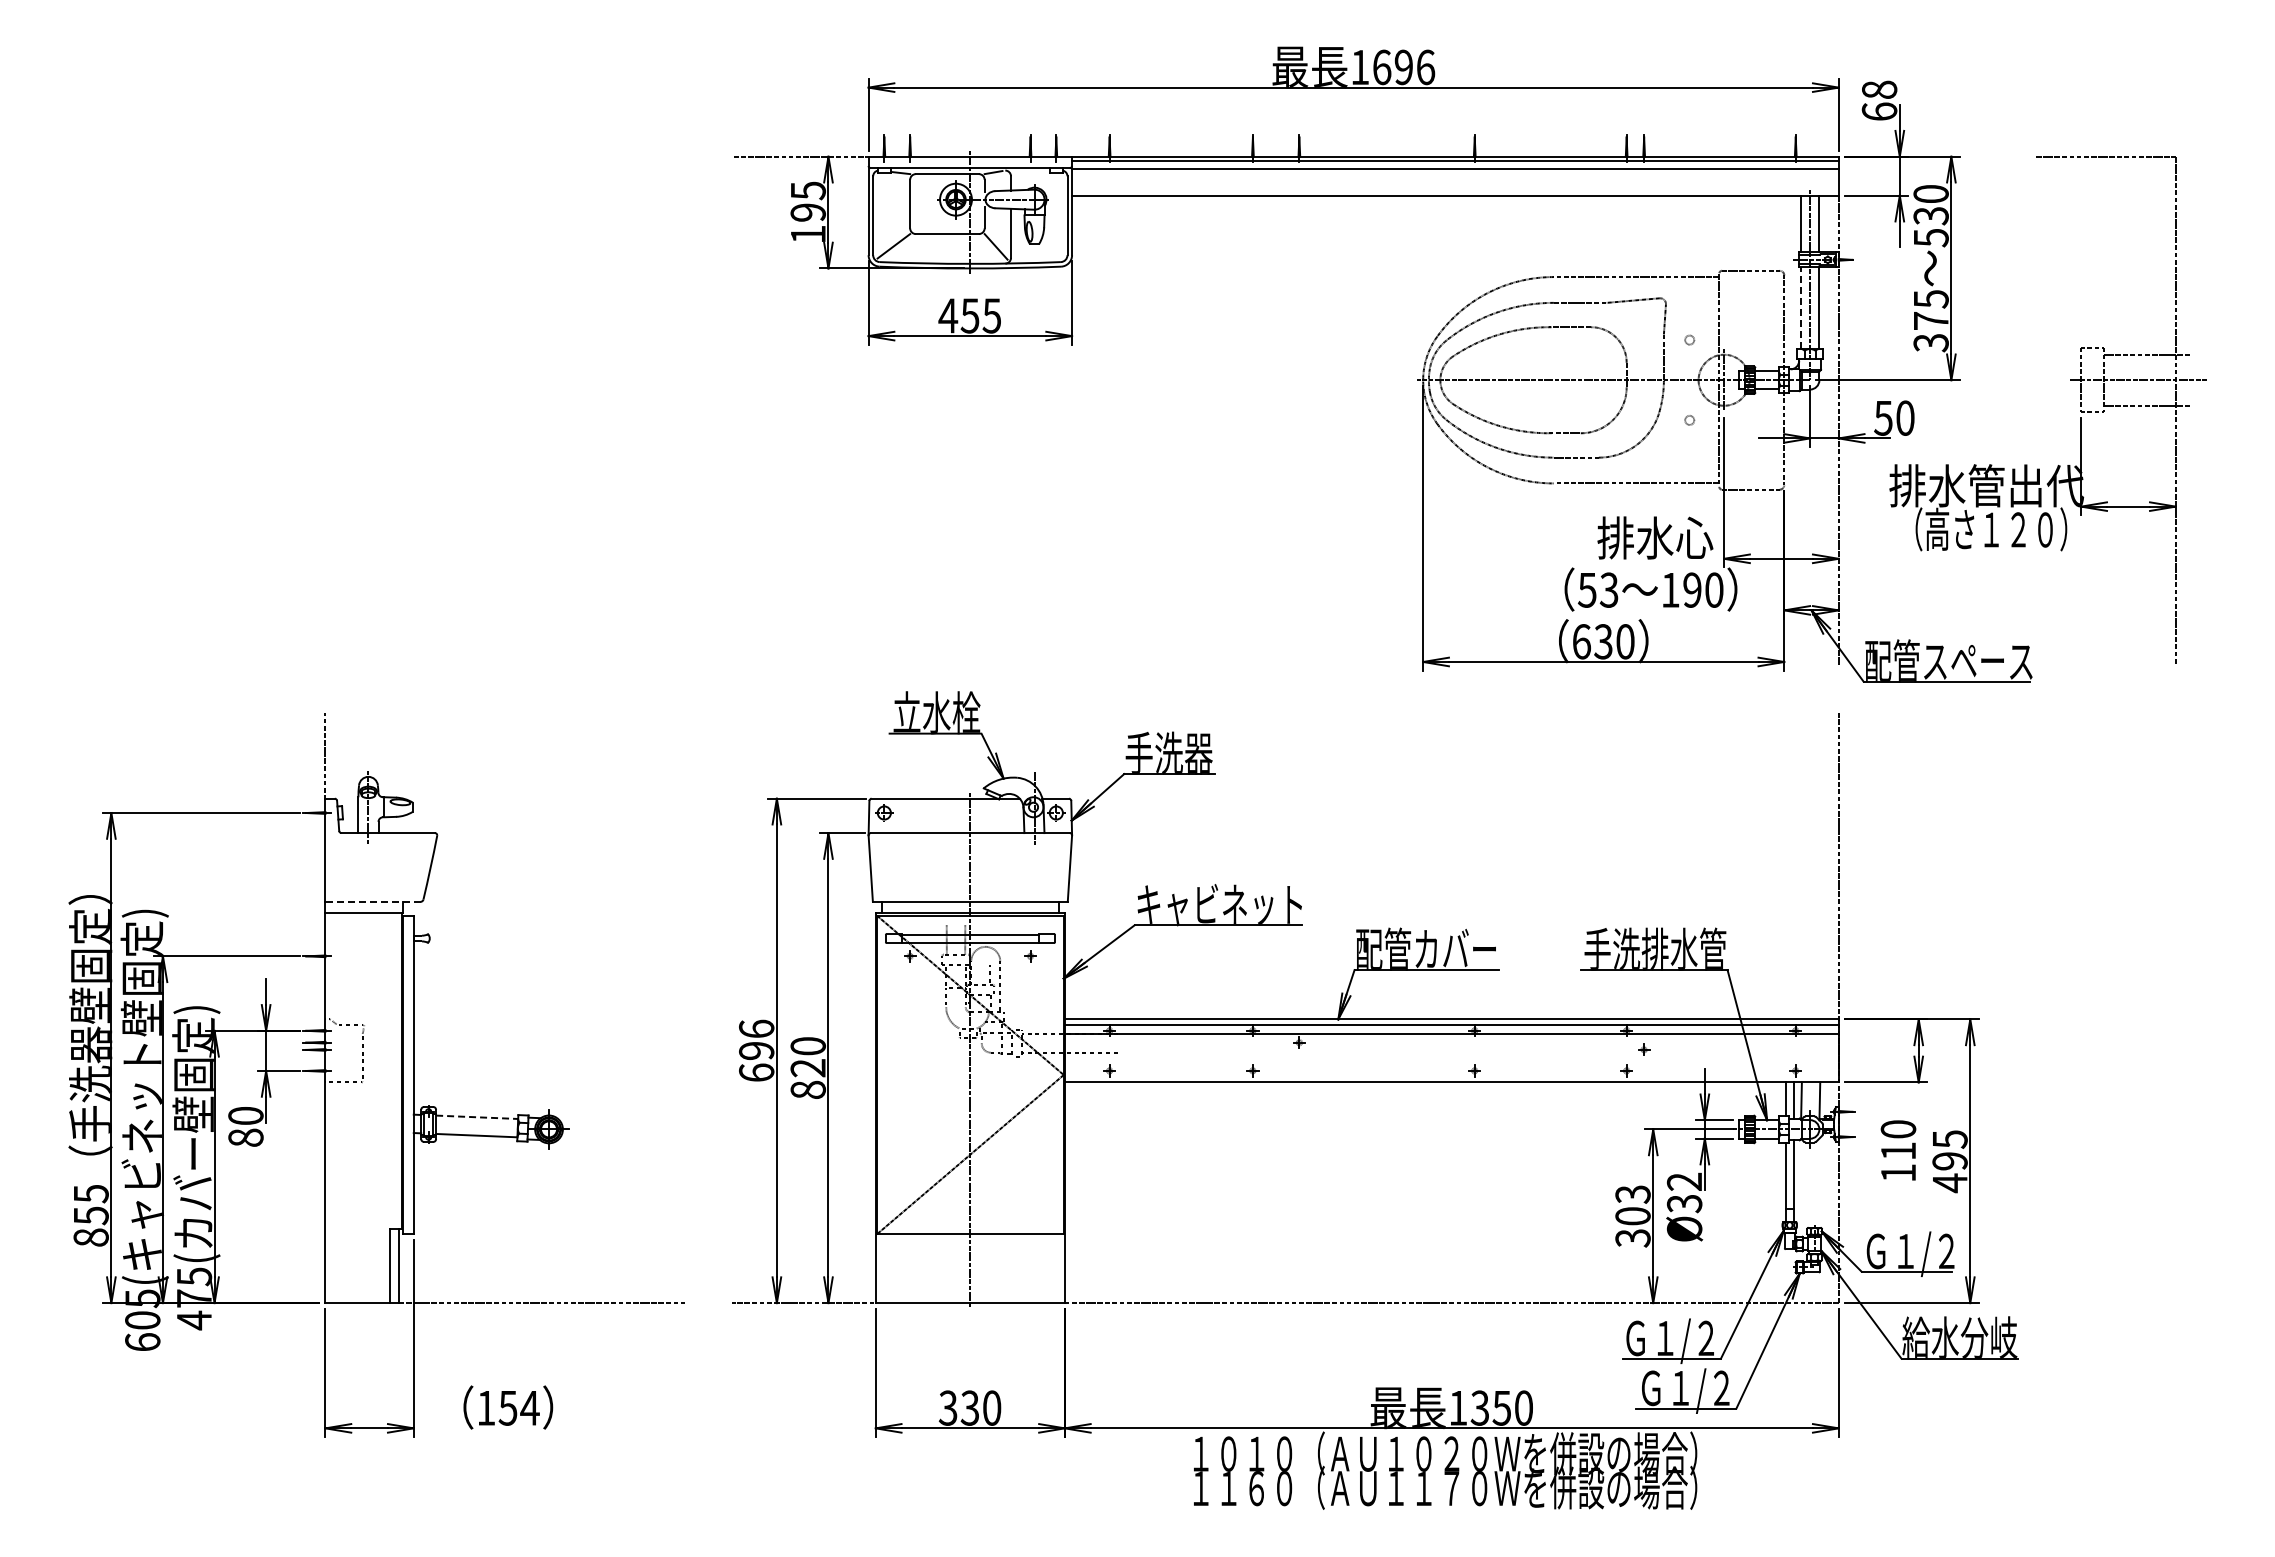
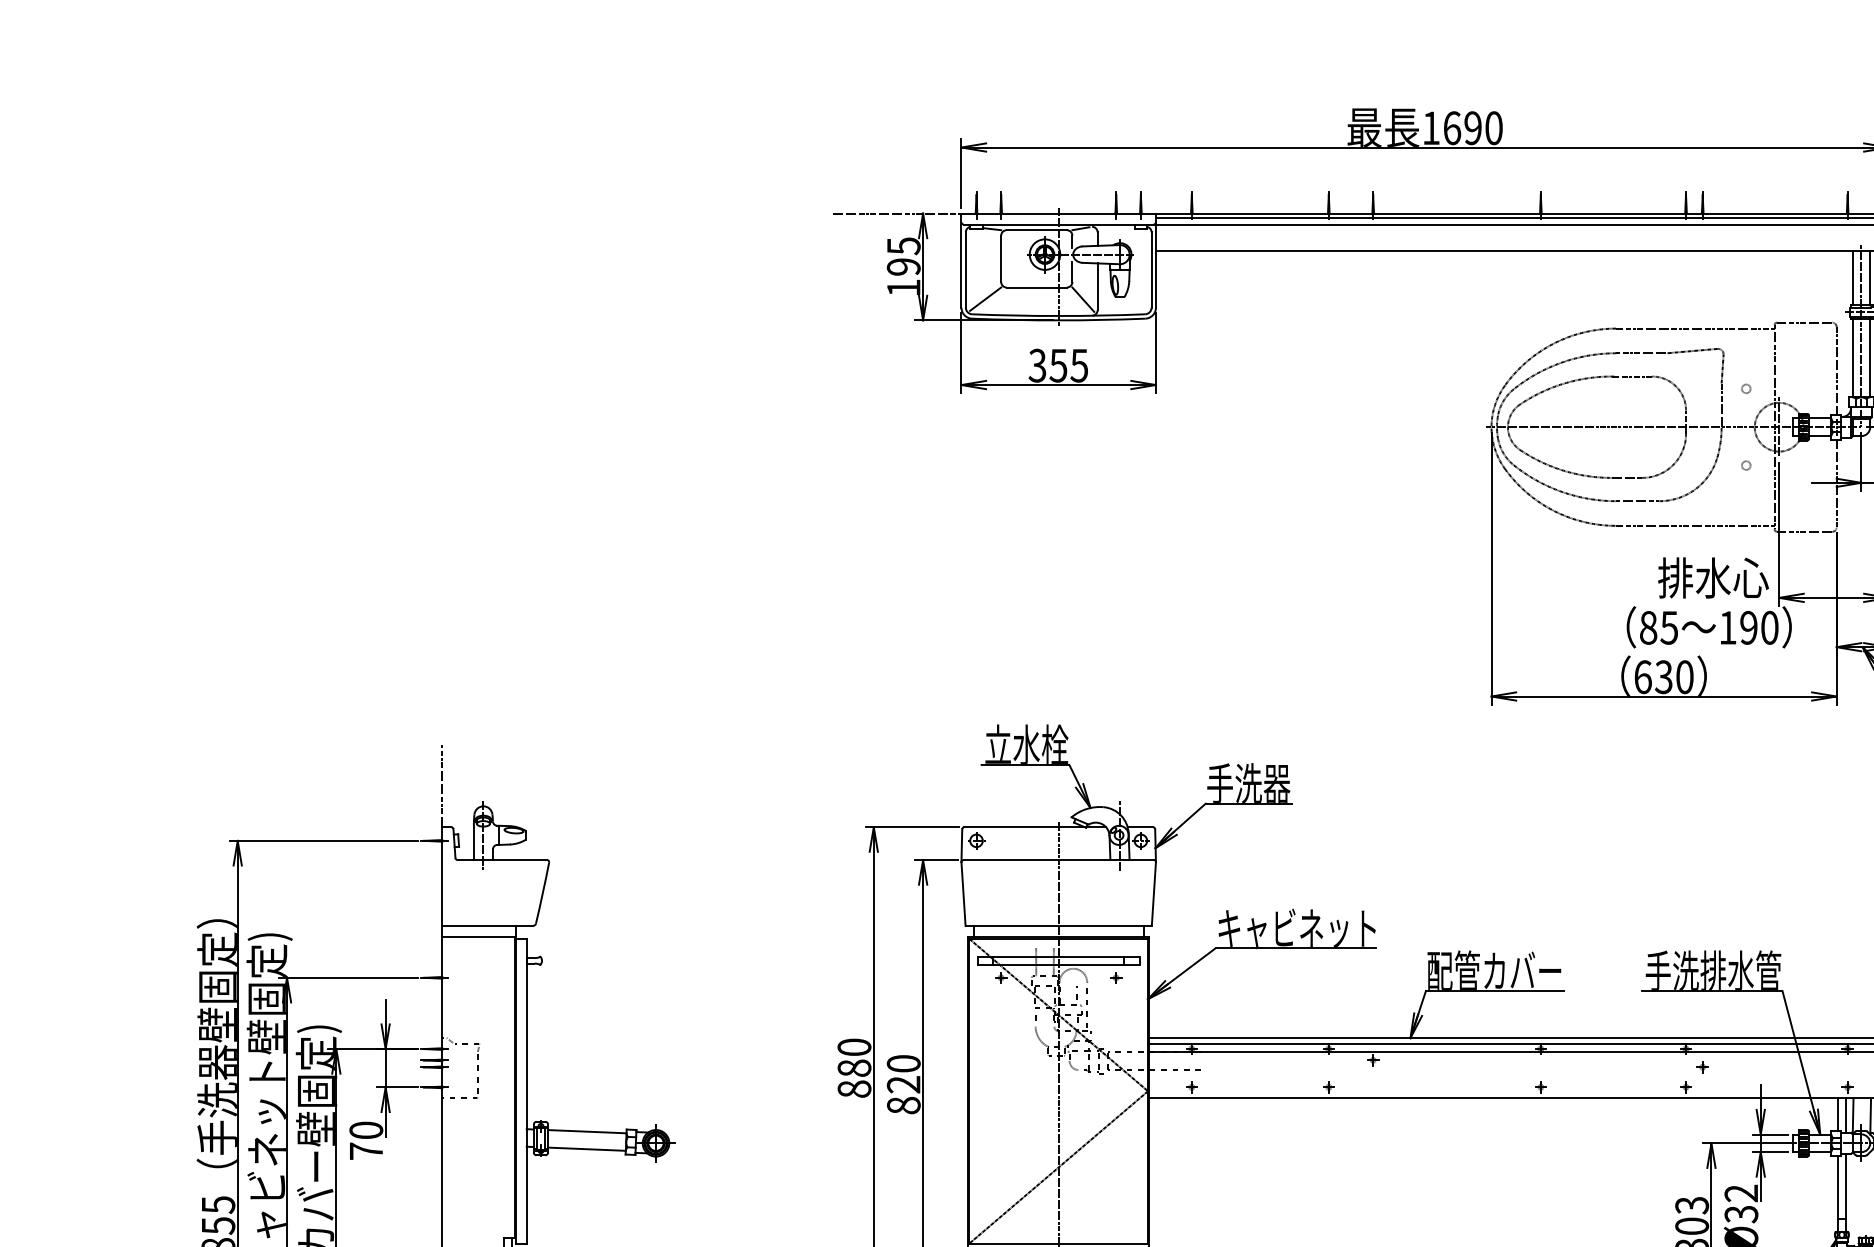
text: (1426, 67) -> (1494, 128), 1696 -> 1690
line: (1800, 308) -> (1852, 358), dashed -> solid
text: (948, 315) -> (1037, 365), 455 -> 355
text: (1597, 589) -> (1658, 627), 53 -> 85
line: (373, 901) -> (488, 925), dashed -> solid
text: (756, 1050) -> (854, 1067), 696 -> 880
line: (477, 1117) -> (587, 1131), dashed -> solid
text: (245, 1137) -> (365, 1151), 80 -> 70

